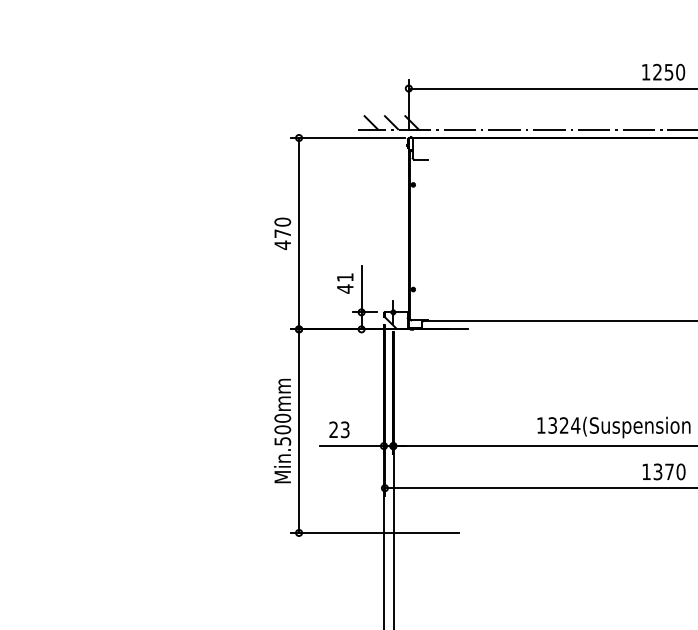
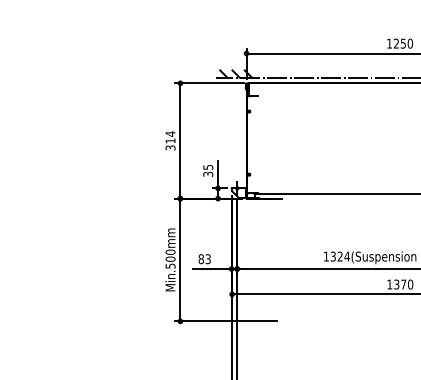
text: (282, 232) -> (170, 140), 470 -> 314
text: (345, 284) -> (208, 171), 41 -> 35
text: (332, 430) -> (200, 259), 23 -> 83

